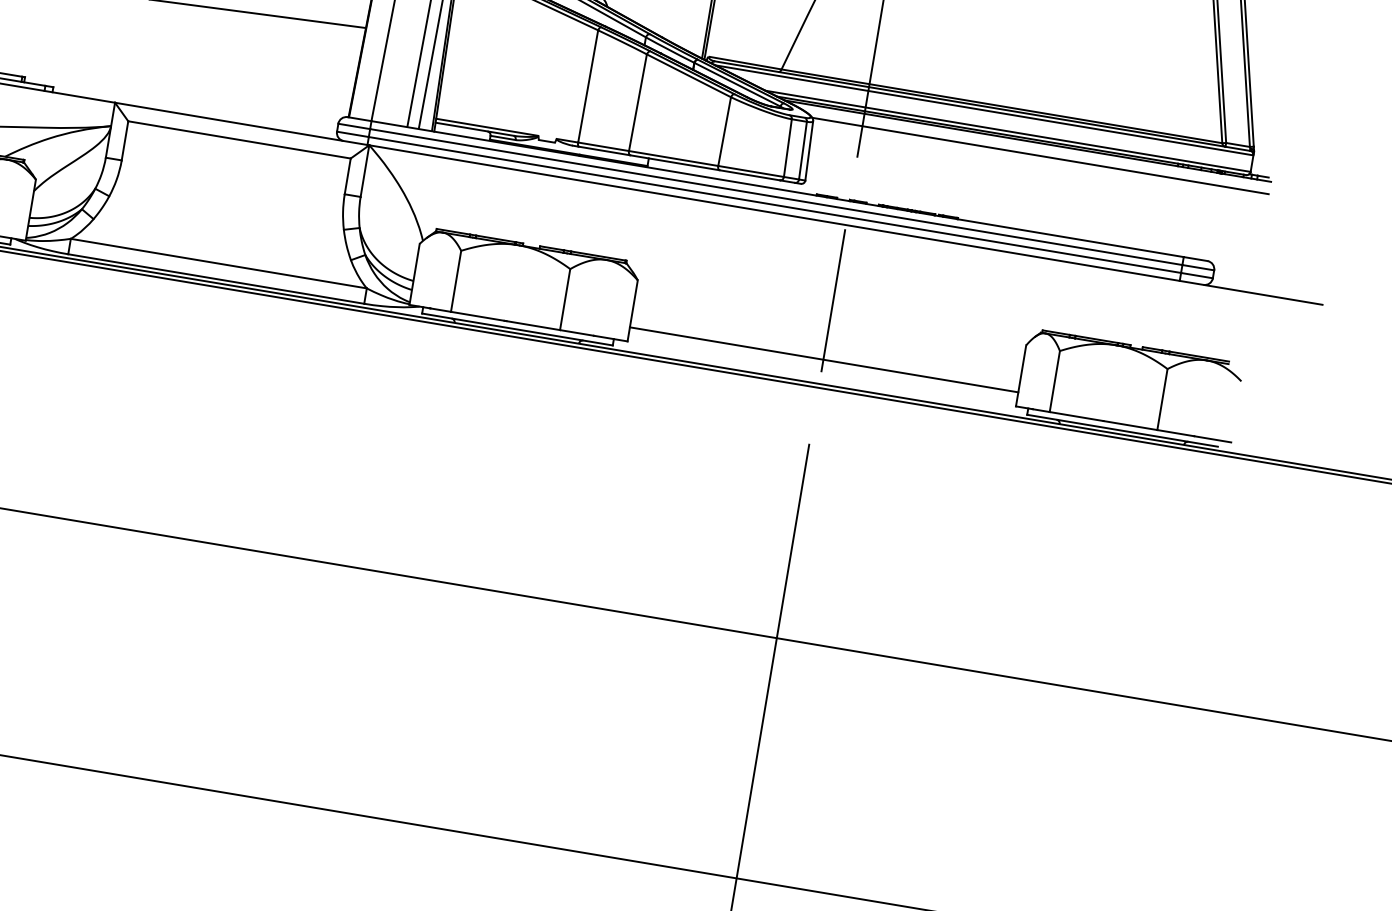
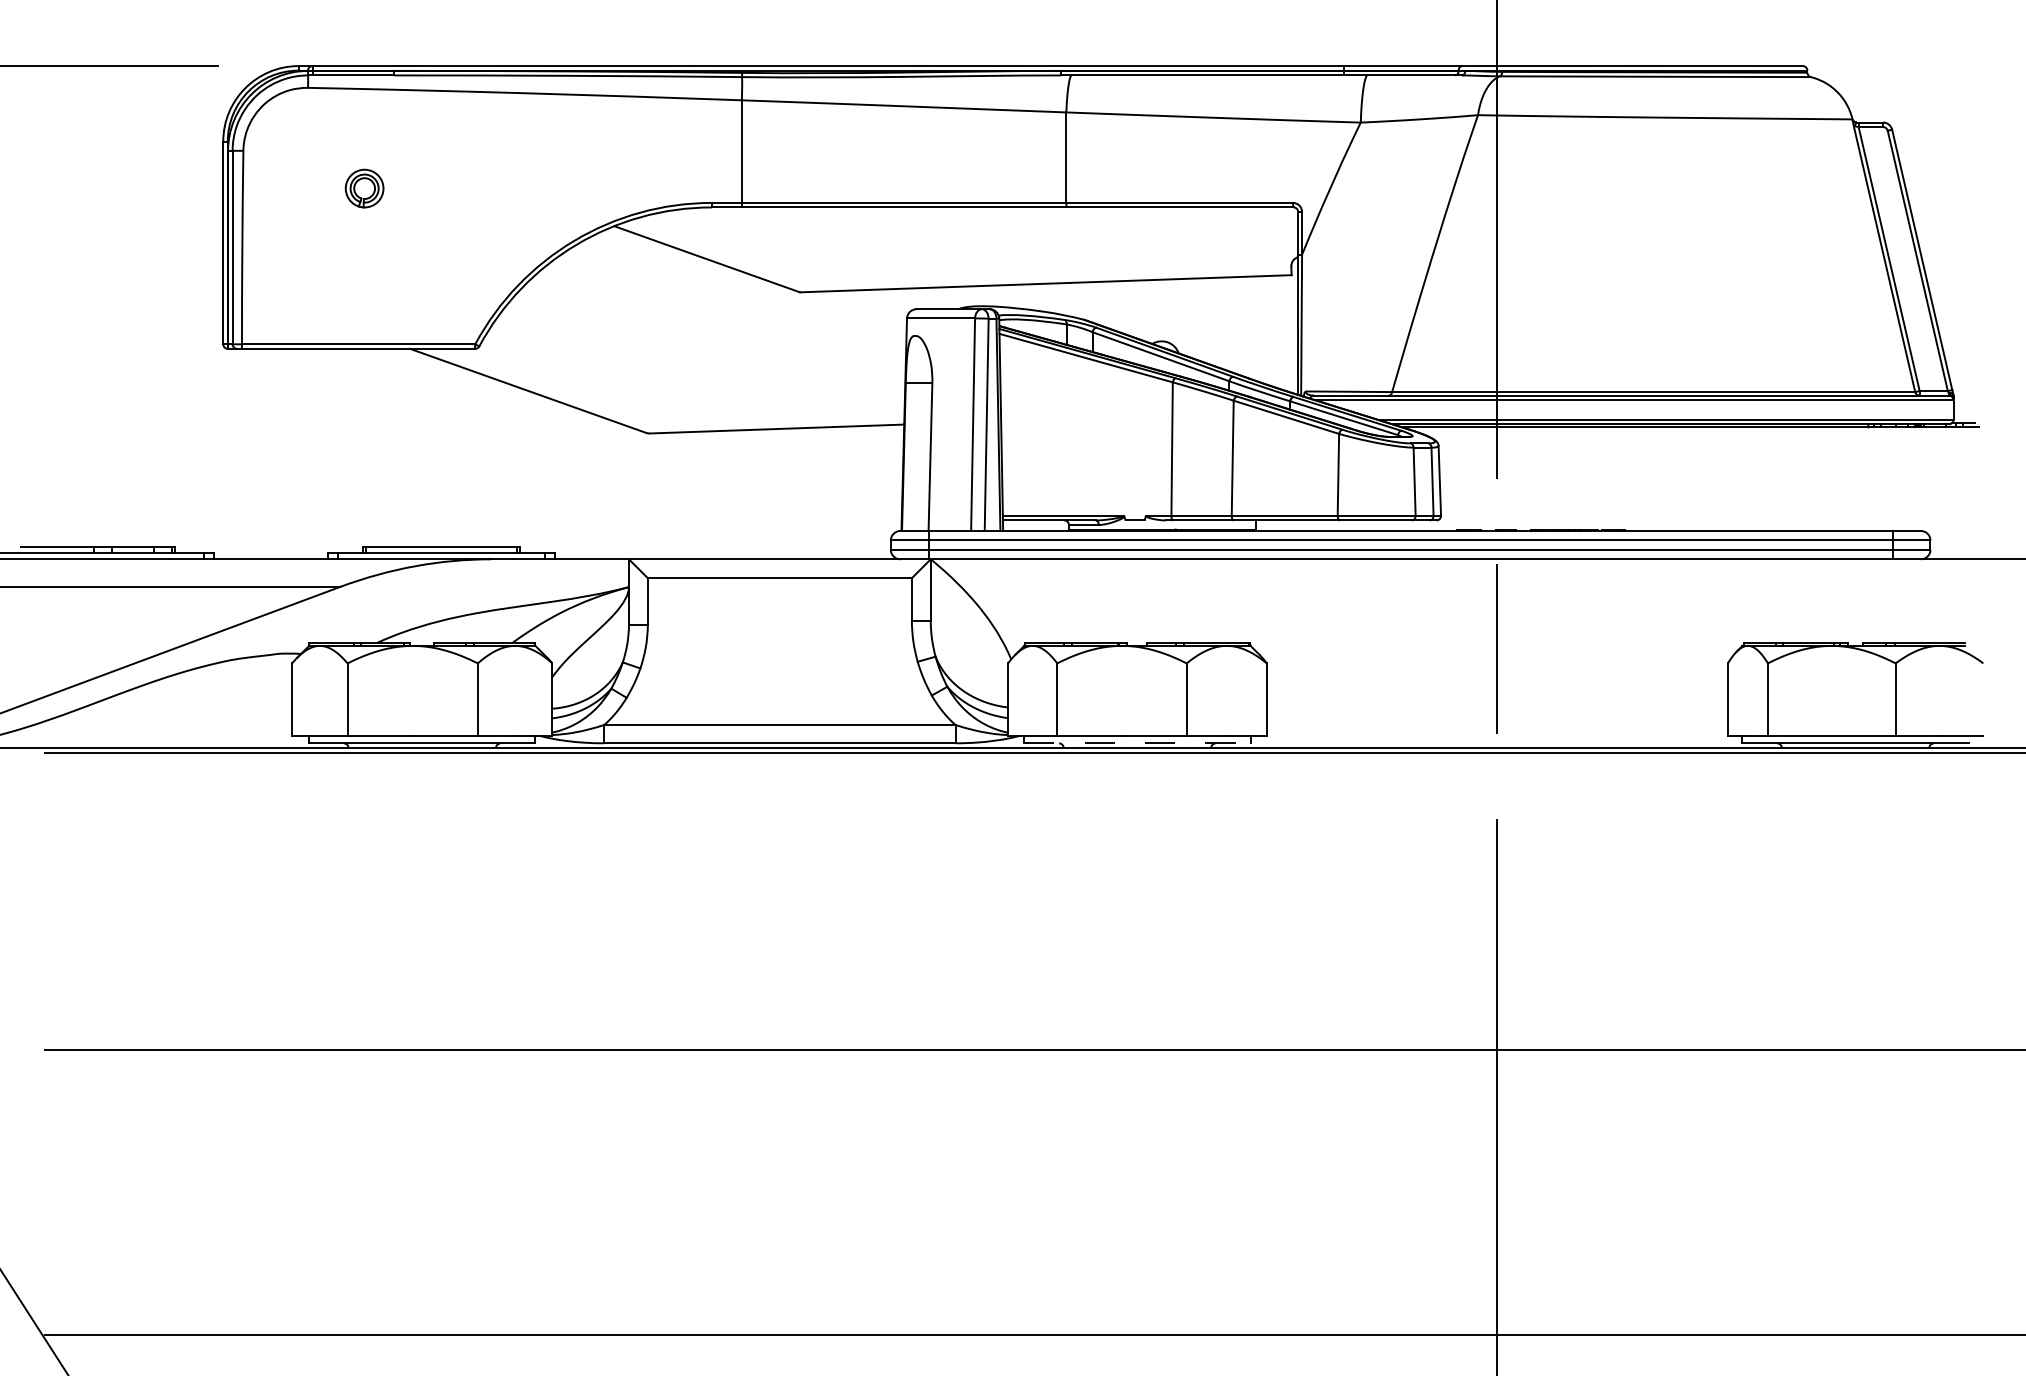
line: (1040, 155) -> (1707, 441), removed
line: (517, 329) -> (1137, 743), solid -> dashed
line: (823, 360) -> (1496, 719), removed

